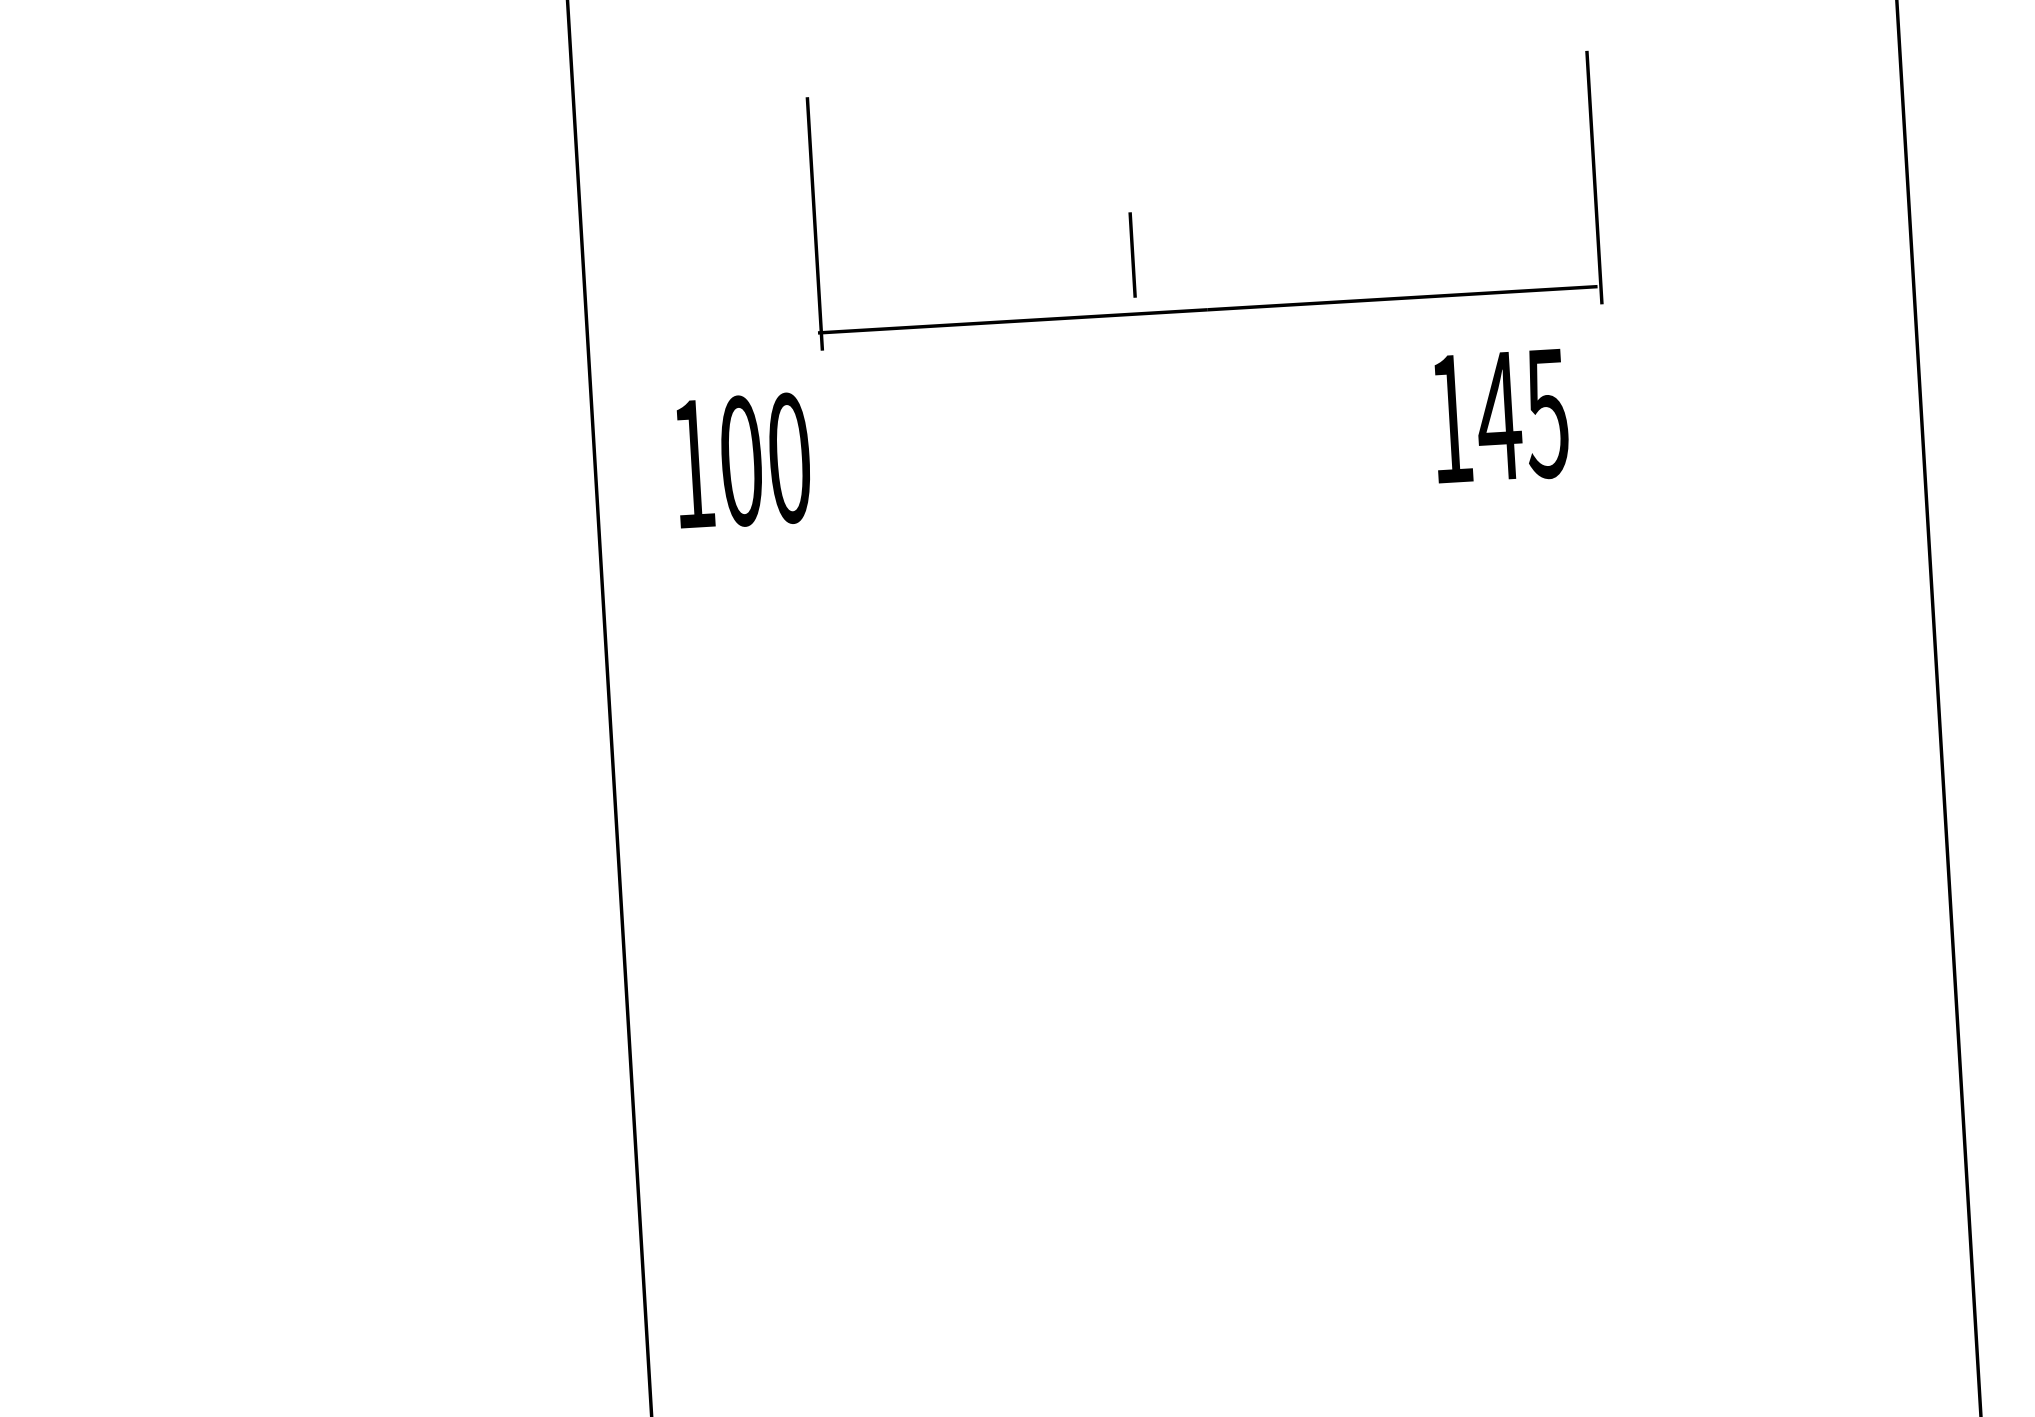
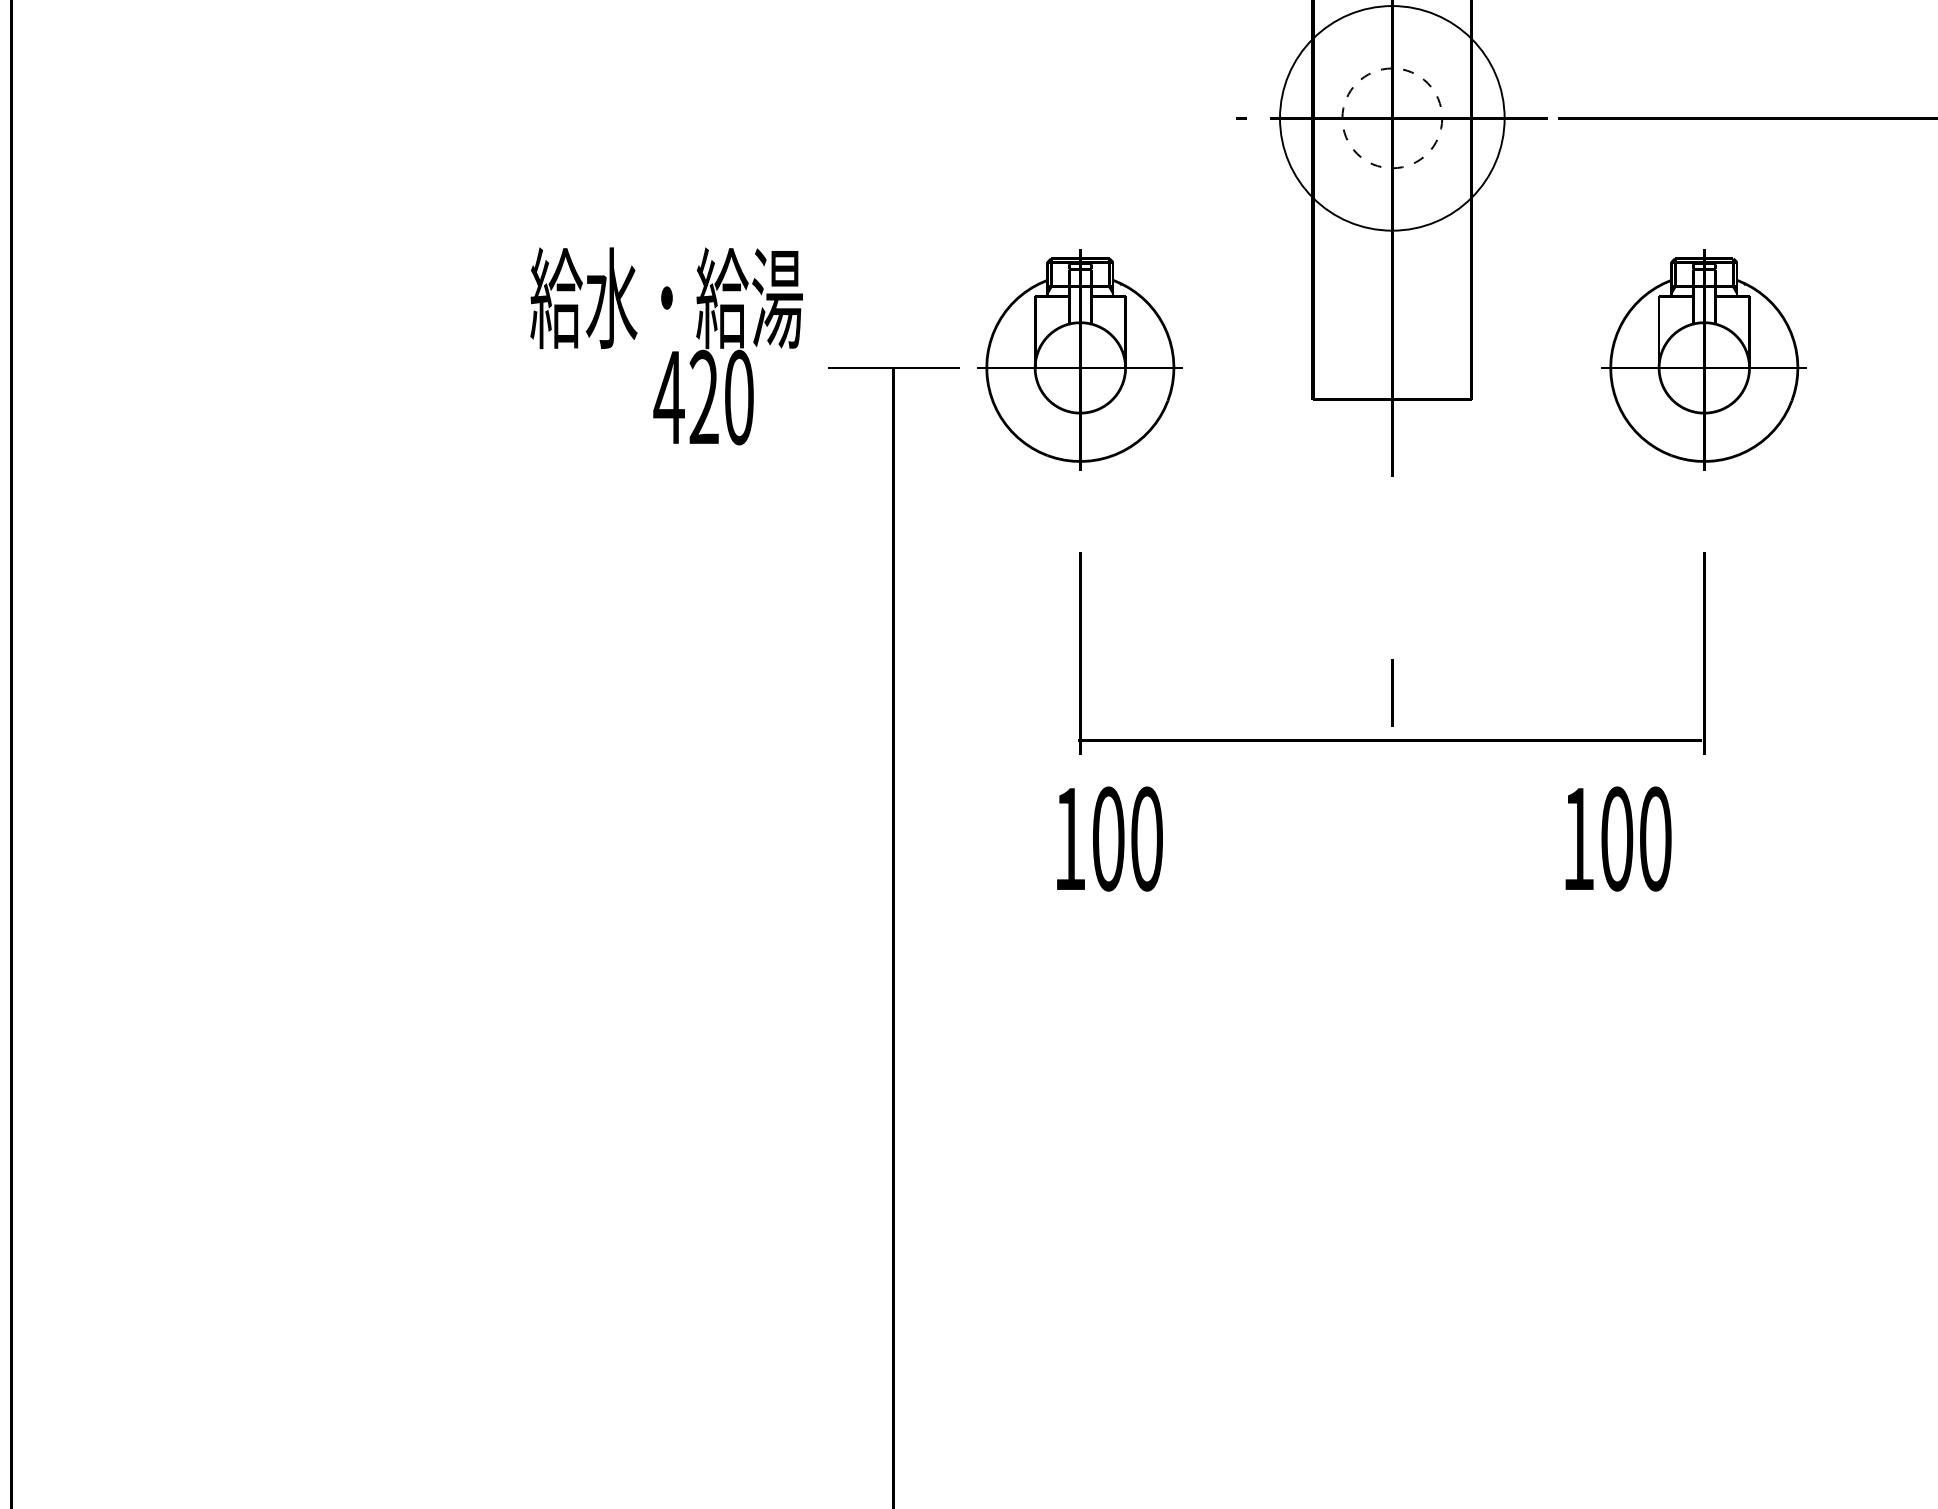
line: (1132, 254) -> (1392, 692), moved
text: (1522, 414) -> (1635, 838), 145 -> 100
text: (742, 460) -> (1109, 838), moved

